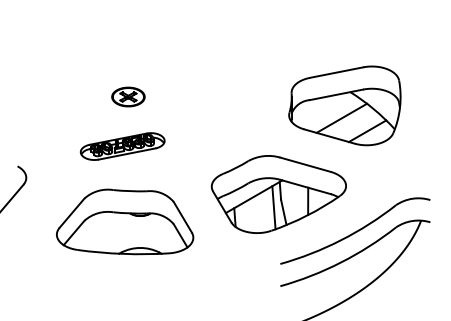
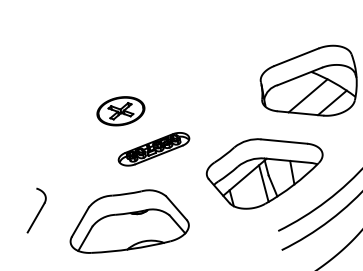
part: (128, 96) -> (120, 110), size x1.67
part: (122, 146) -> (153, 149), moved
part: (125, 221) -> (127, 220), moved

